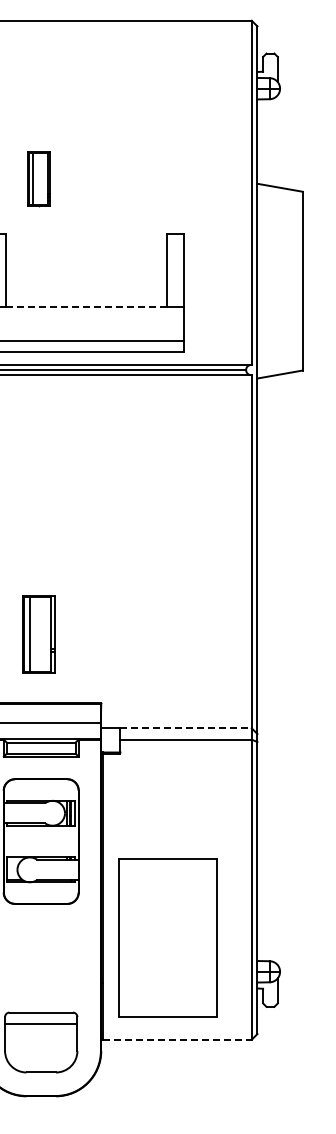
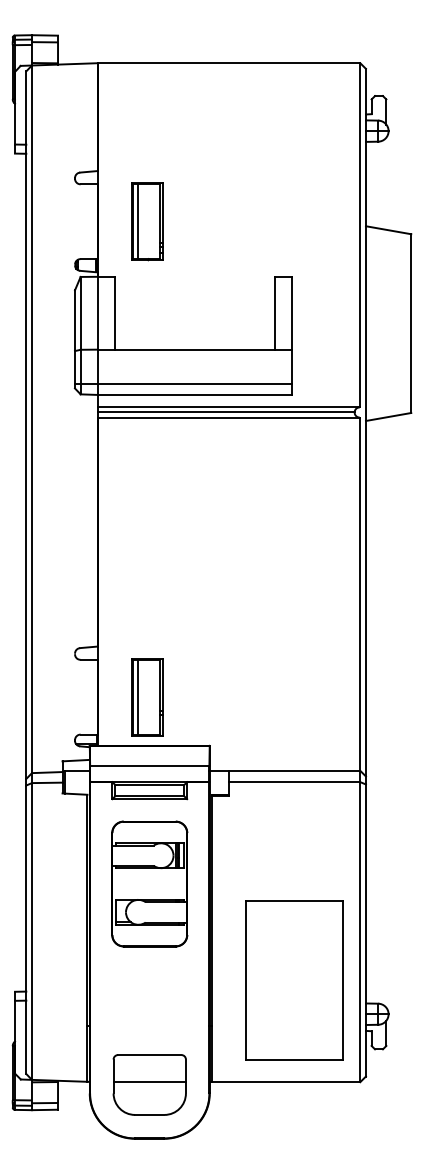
part: (38, 179) -> (147, 221), size x1.43
line: (86, 307) -> (195, 349), dashed -> solid
part: (38, 635) -> (147, 697), moved
line: (185, 728) -> (294, 770), dashed -> solid
part: (167, 938) -> (294, 980), moved
line: (40, 1024) -> (149, 1082), moved
line: (177, 1040) -> (286, 1082), dashed -> solid

